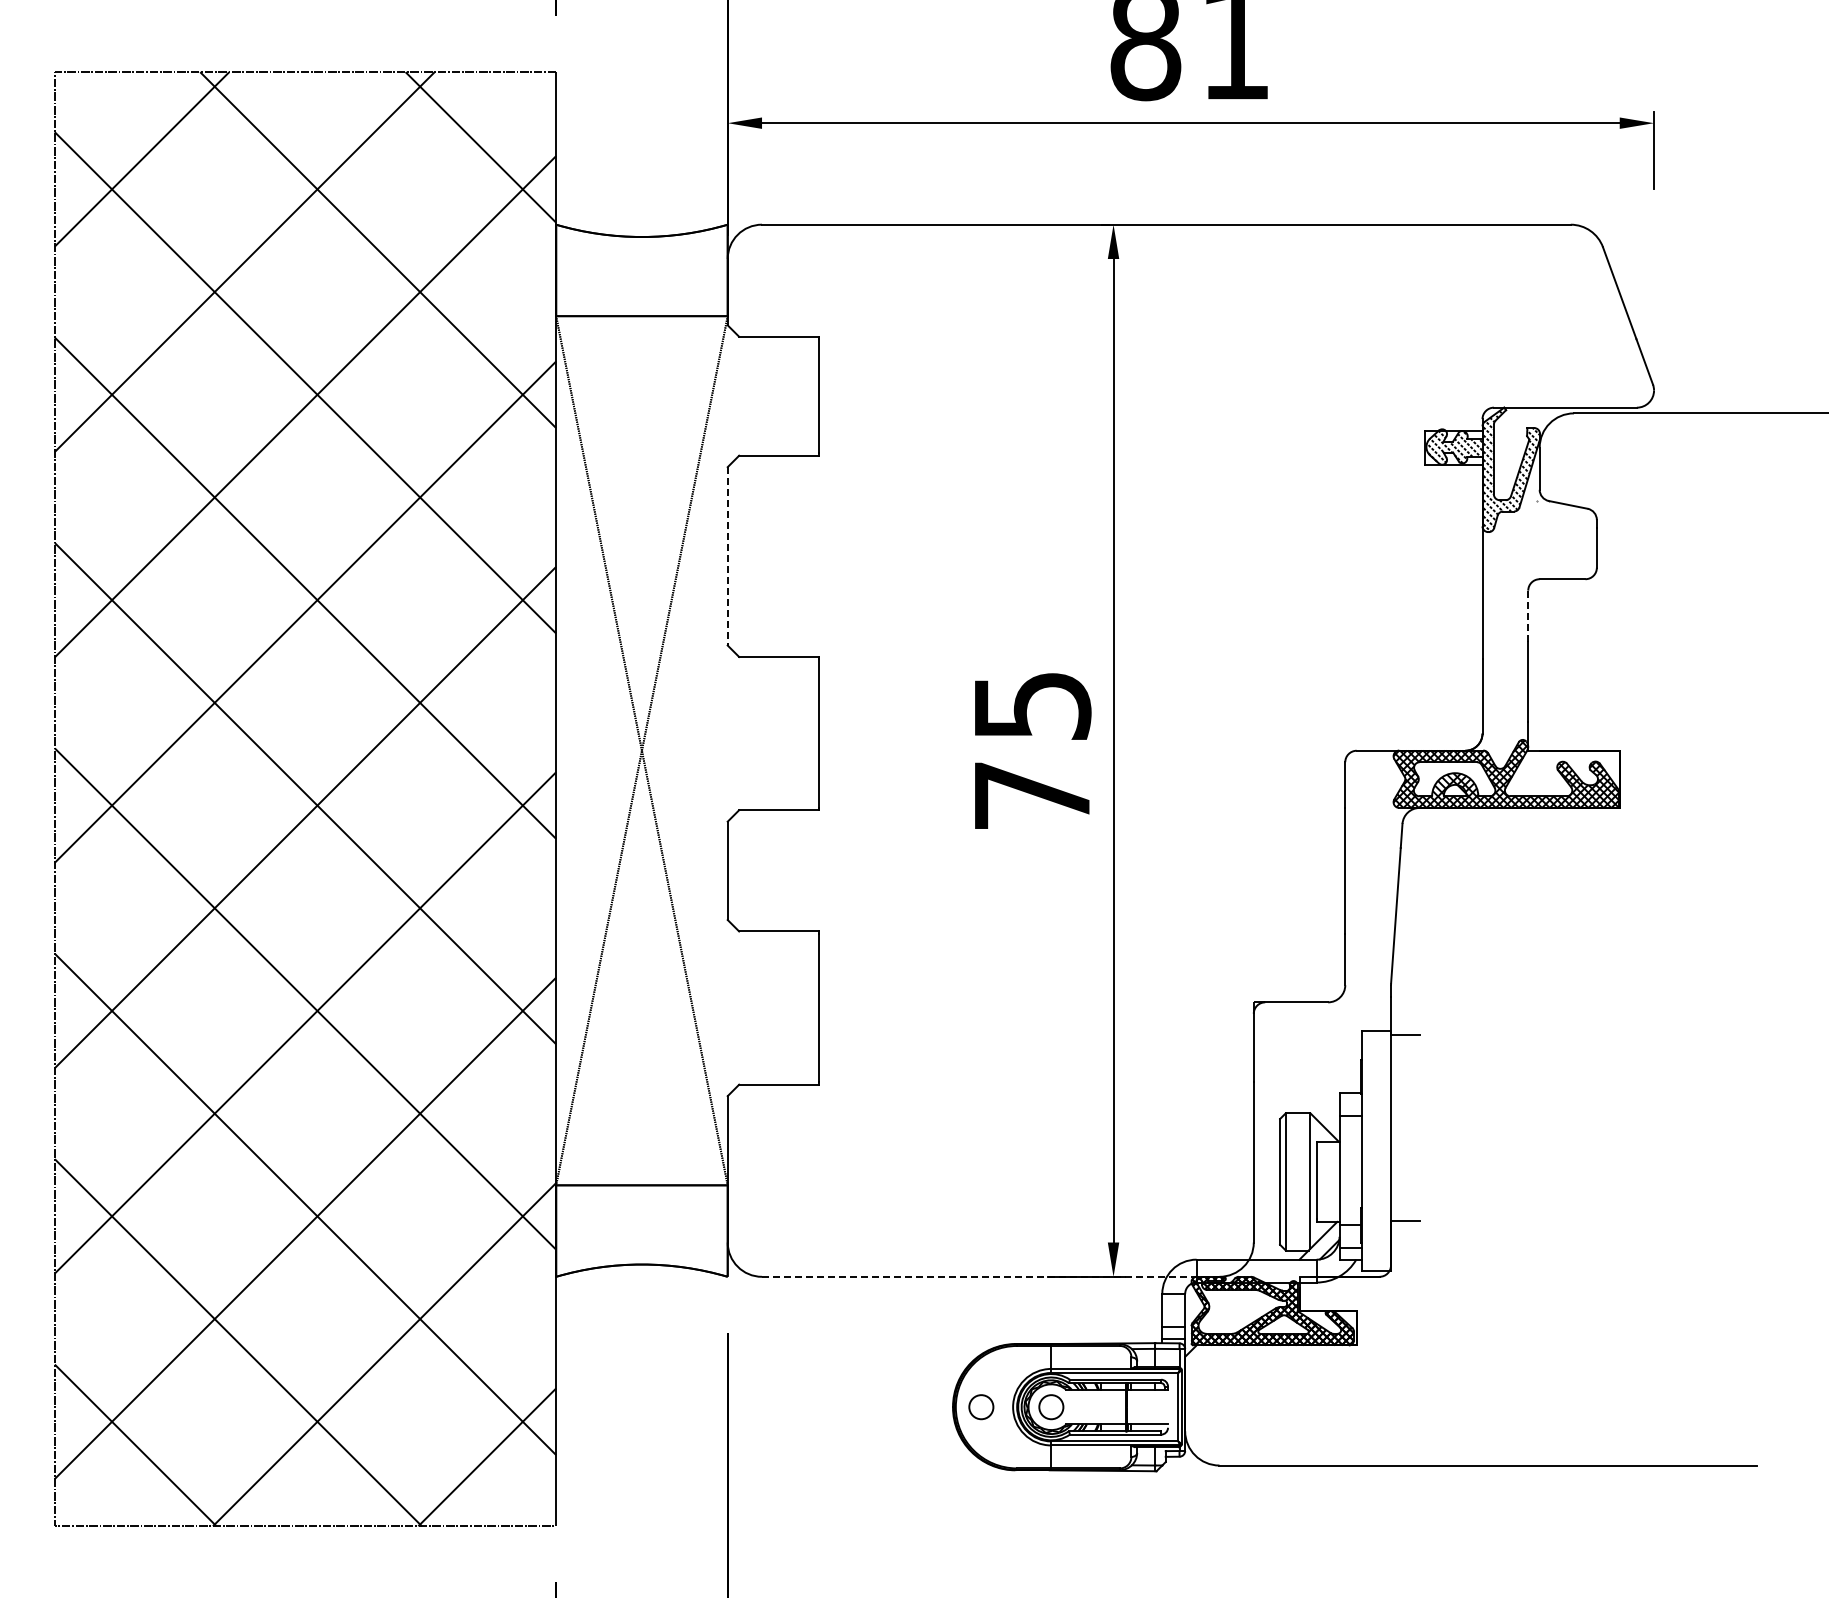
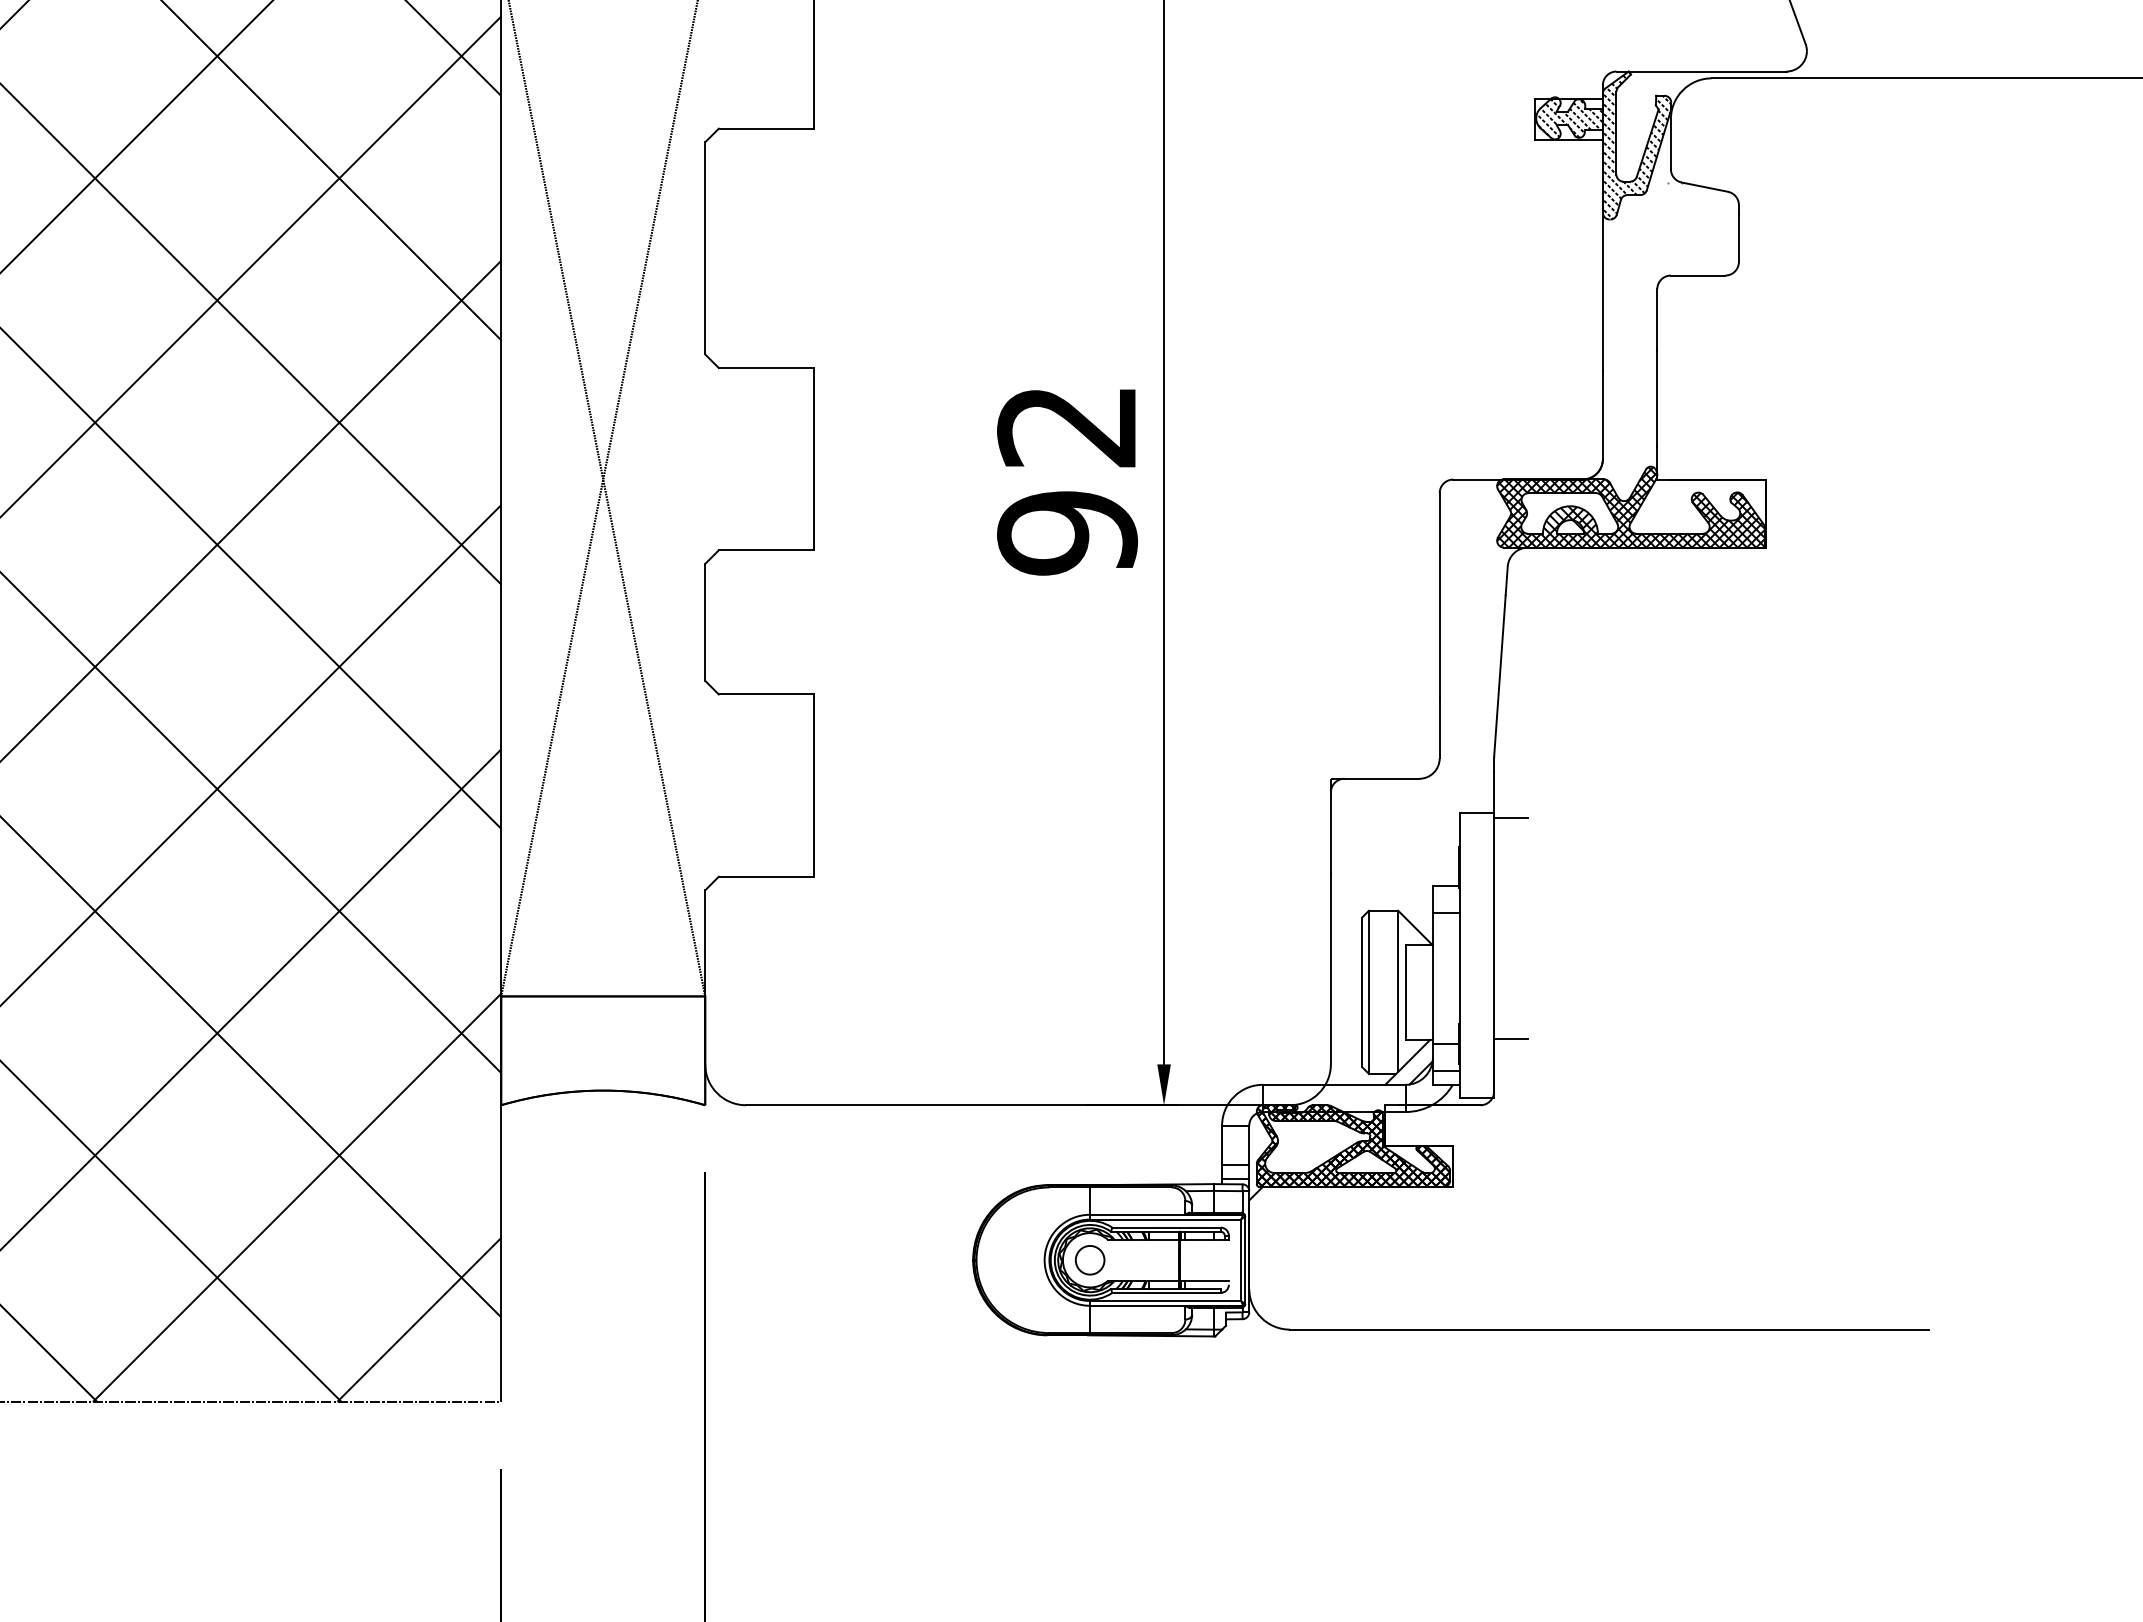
line: (727, 556) -> (704, 248), dashed -> solid
line: (1528, 616) -> (1657, 319), dashed -> solid
text: (1032, 752) -> (1067, 481), 75 -> 92
line: (990, 1276) -> (1017, 1104), dashed -> solid
circle: (981, 1407) -> (1007, 1260), removed

